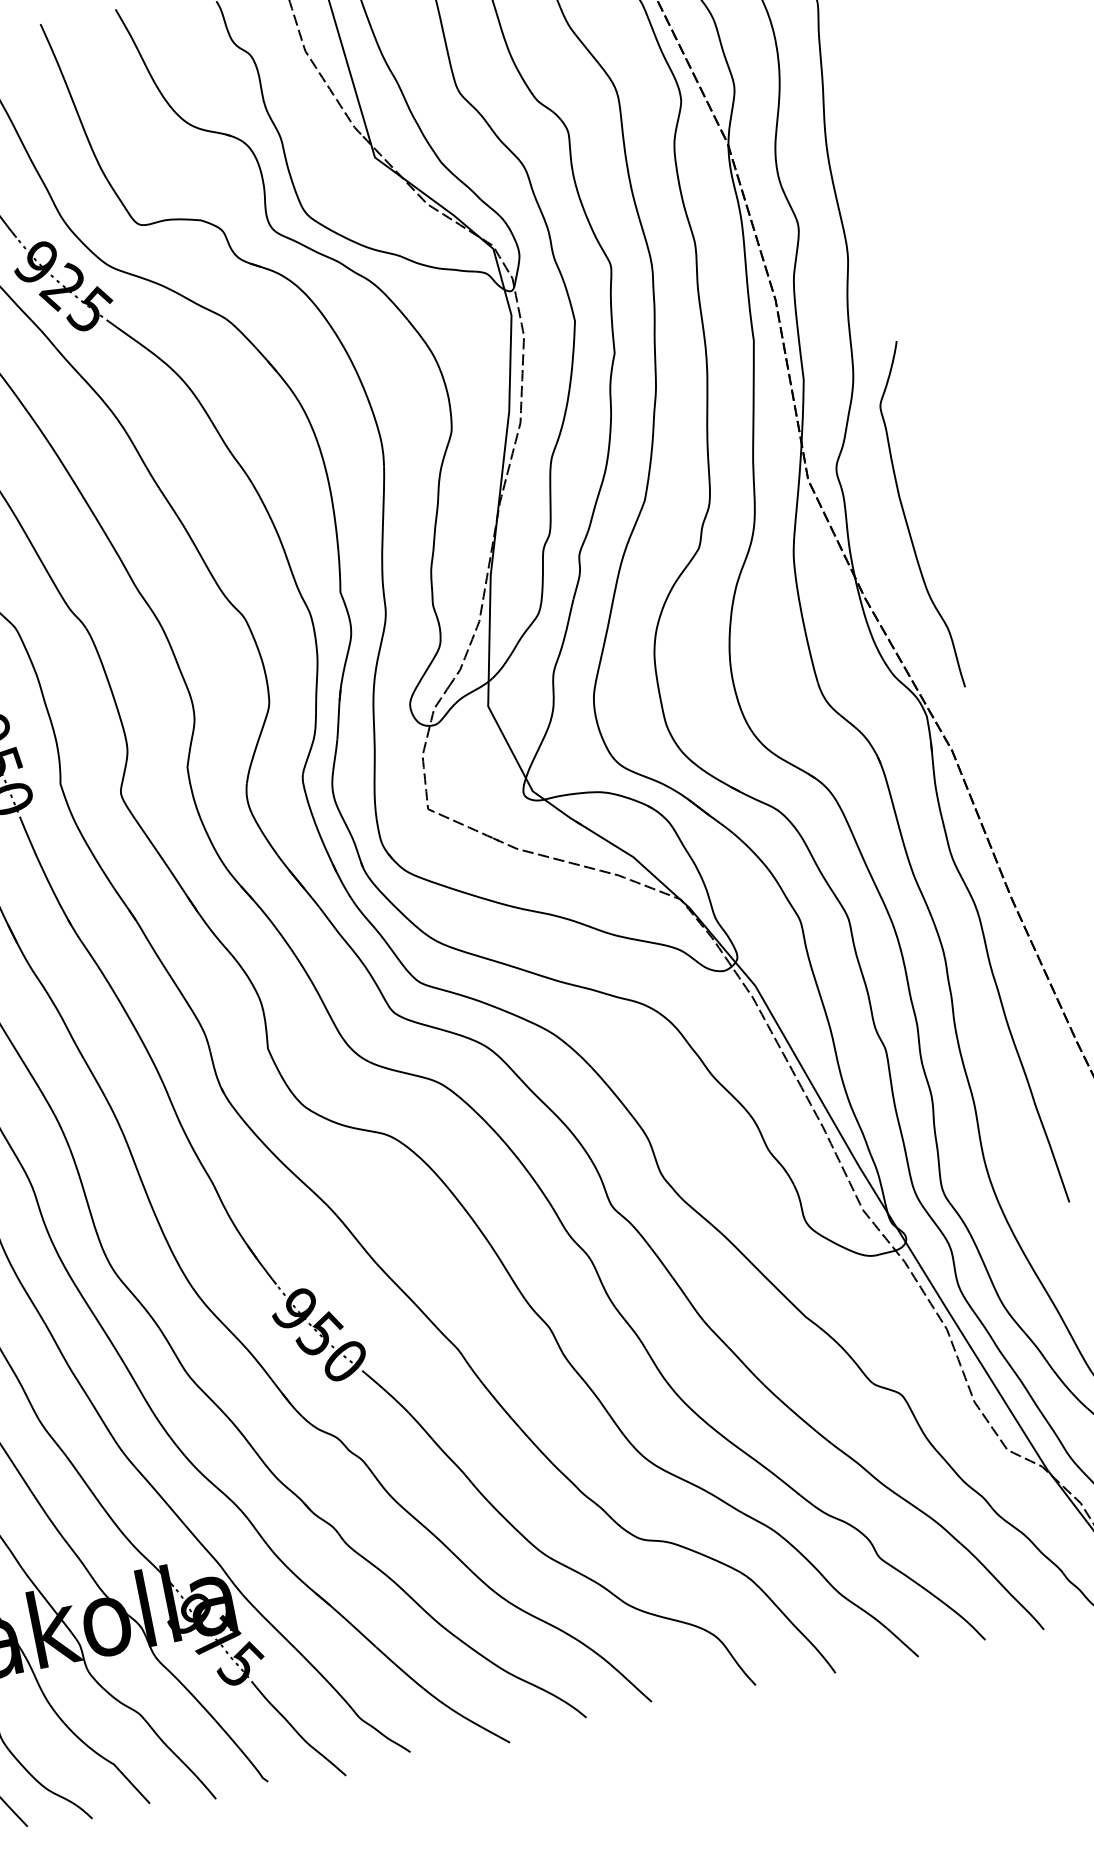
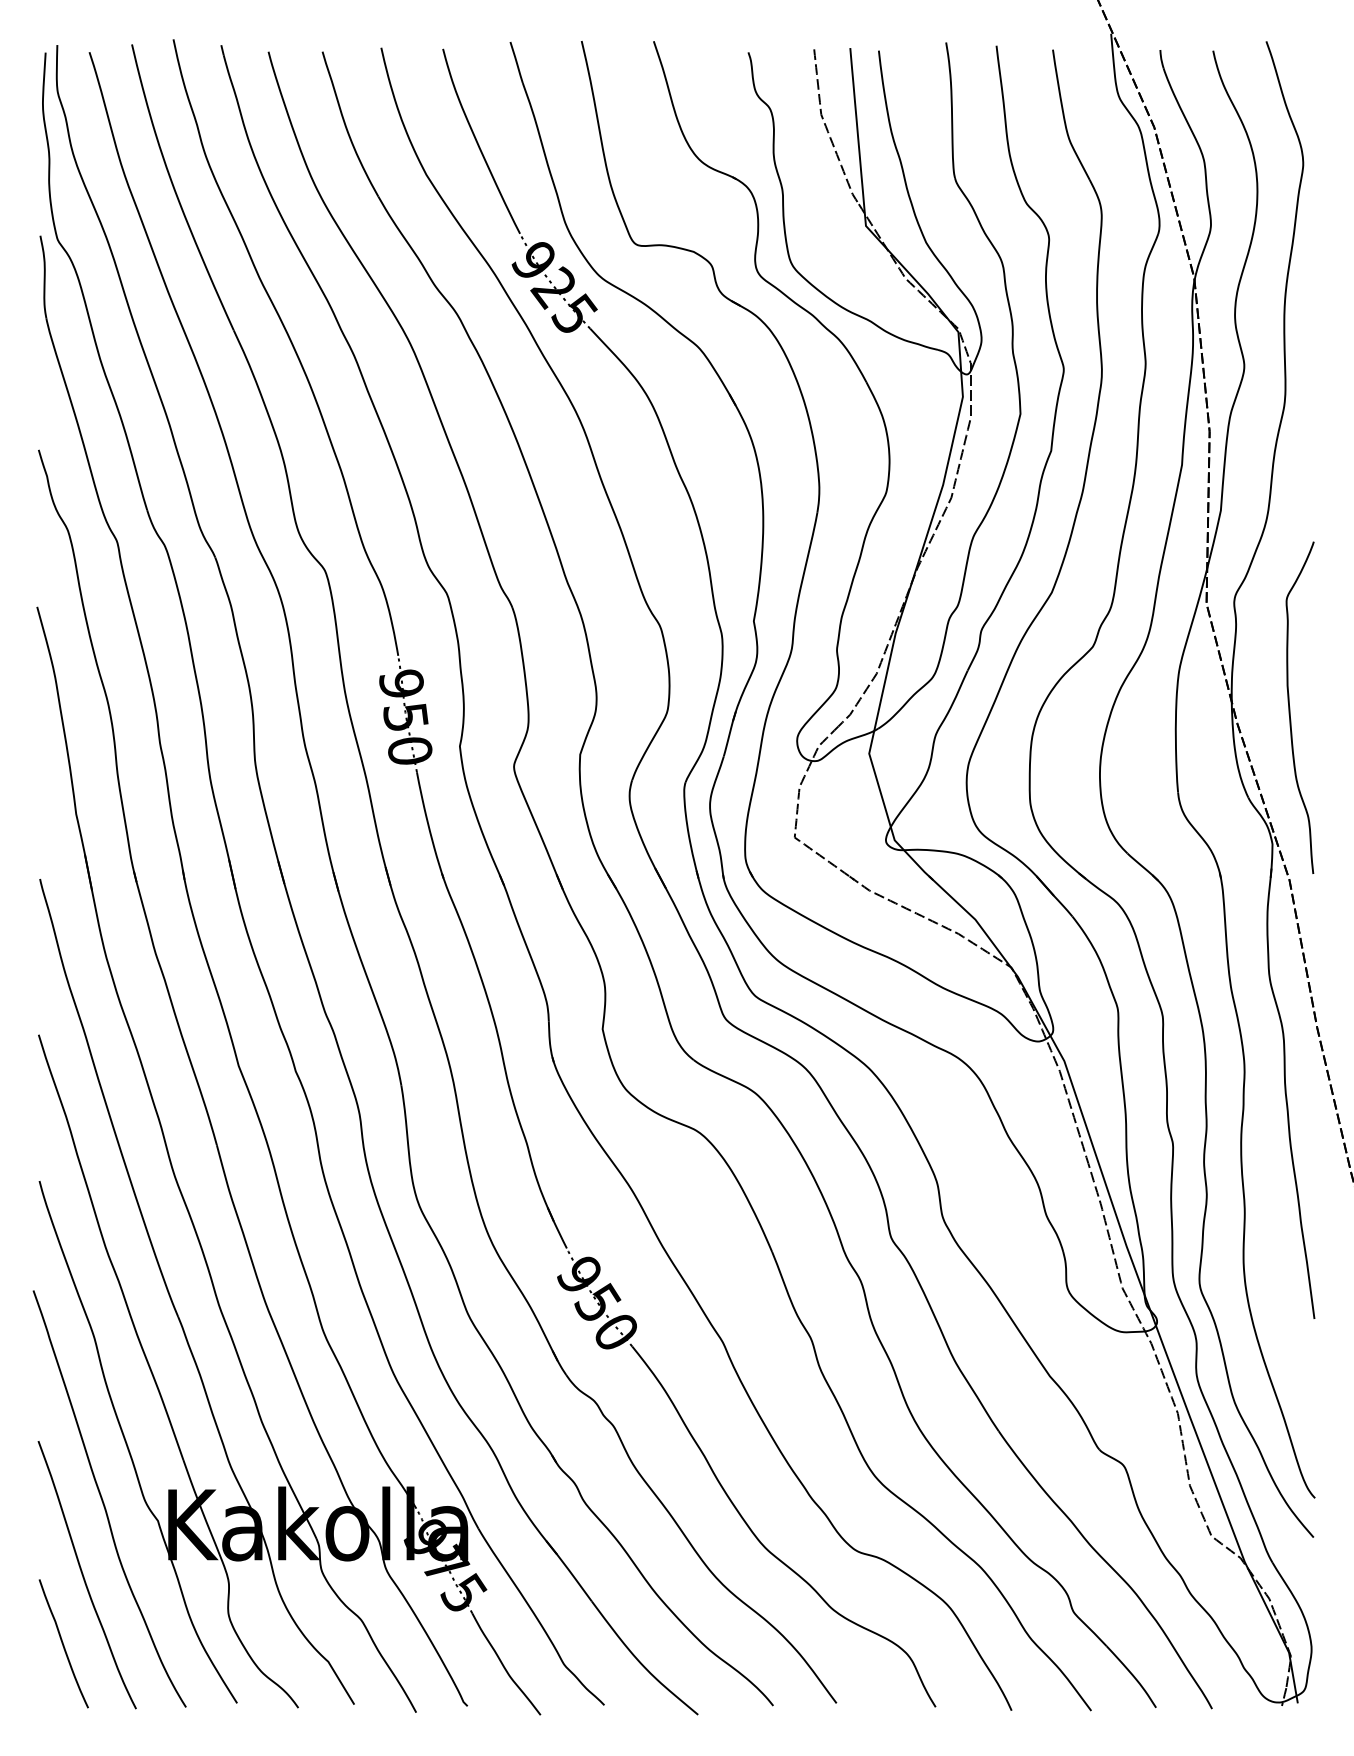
curve: (906, 518) -> (1290, 707), moved

